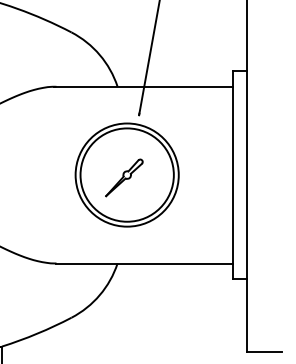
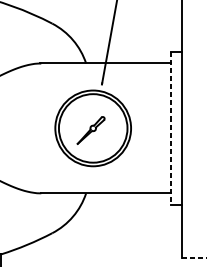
line: (232, 175) -> (170, 128), solid -> dashed
line: (265, 351) -> (194, 257), solid -> dashed

